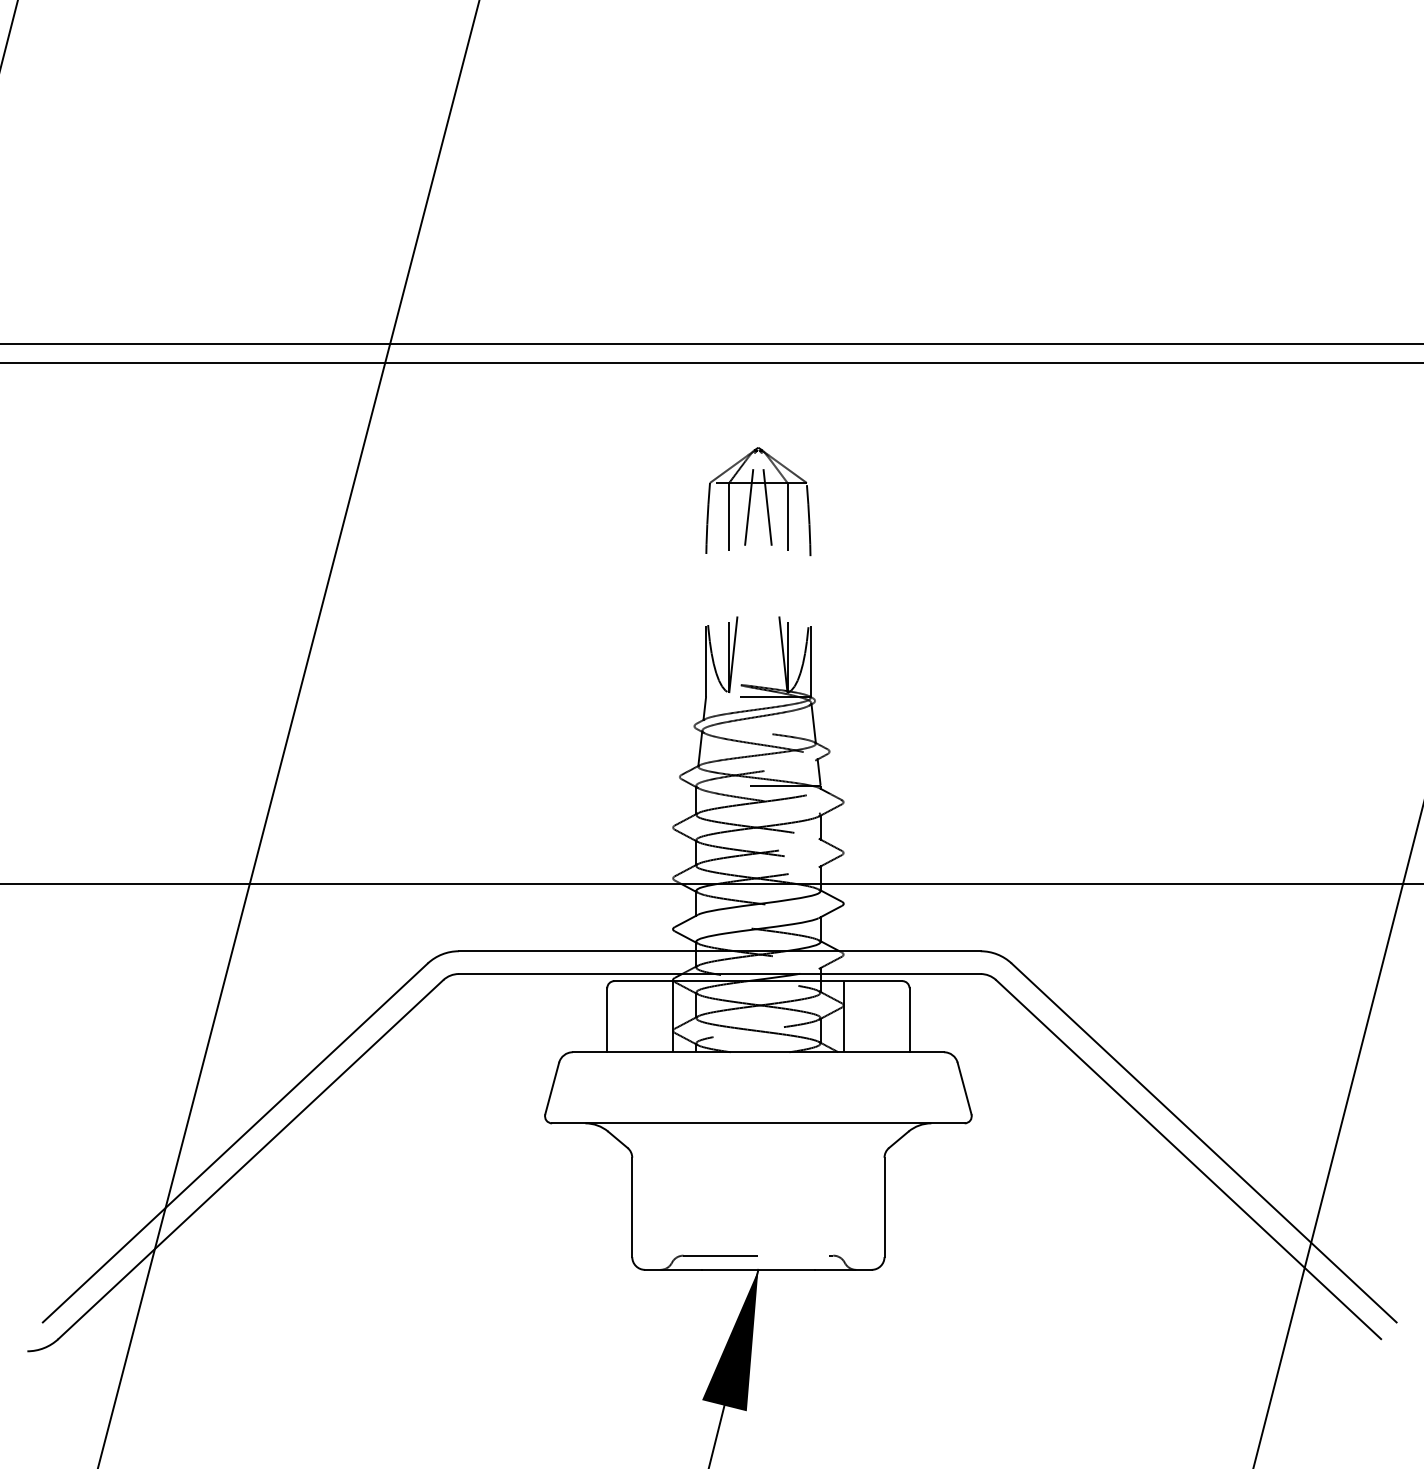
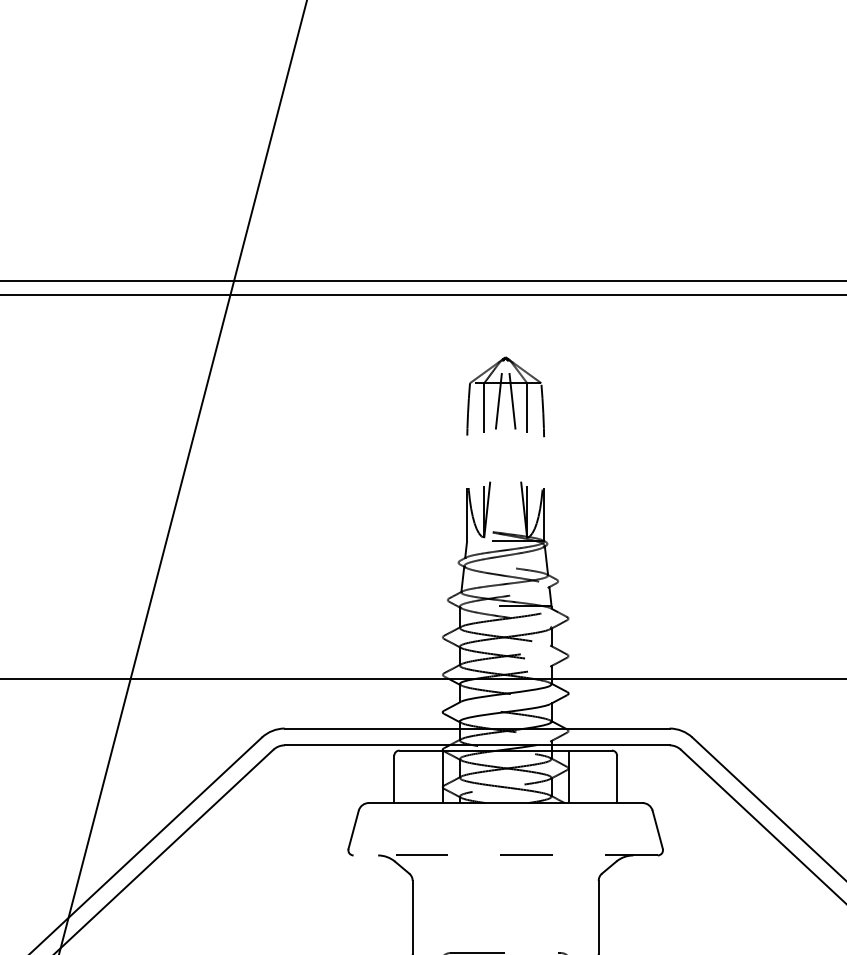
line: (757, 1123) -> (505, 855), solid -> dashed

